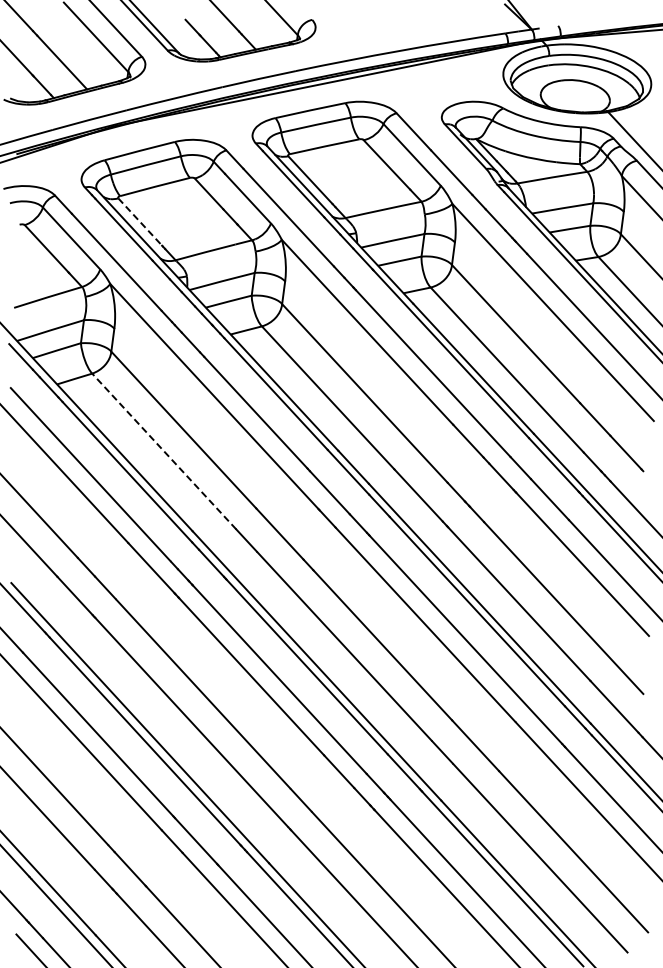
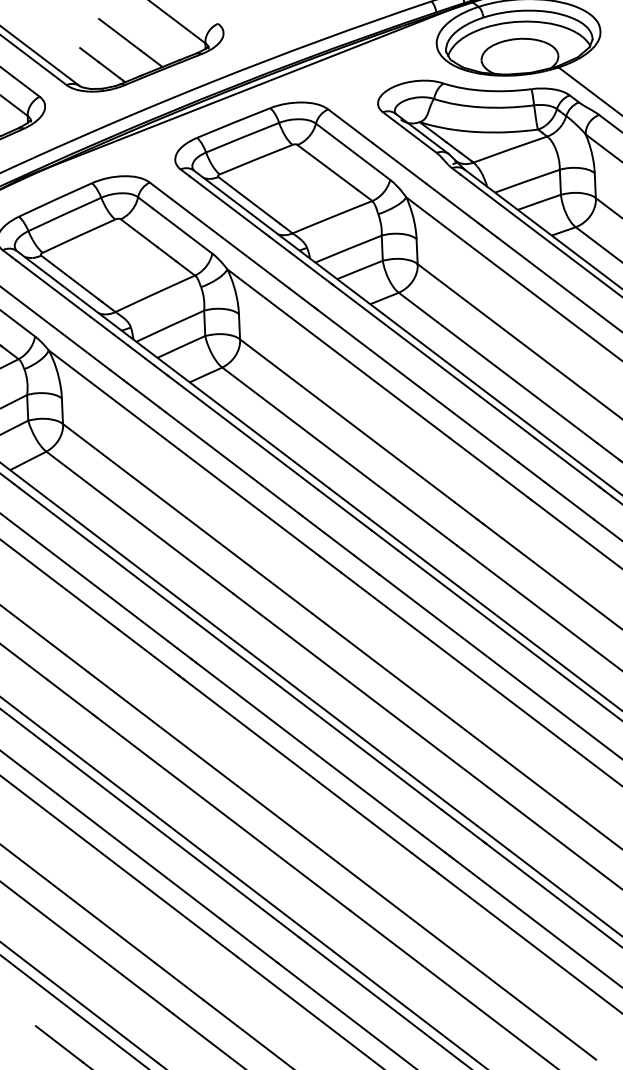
line: (140, 222) -> (69, 277), dashed -> solid
line: (163, 451) -> (139, 522), dashed -> solid

